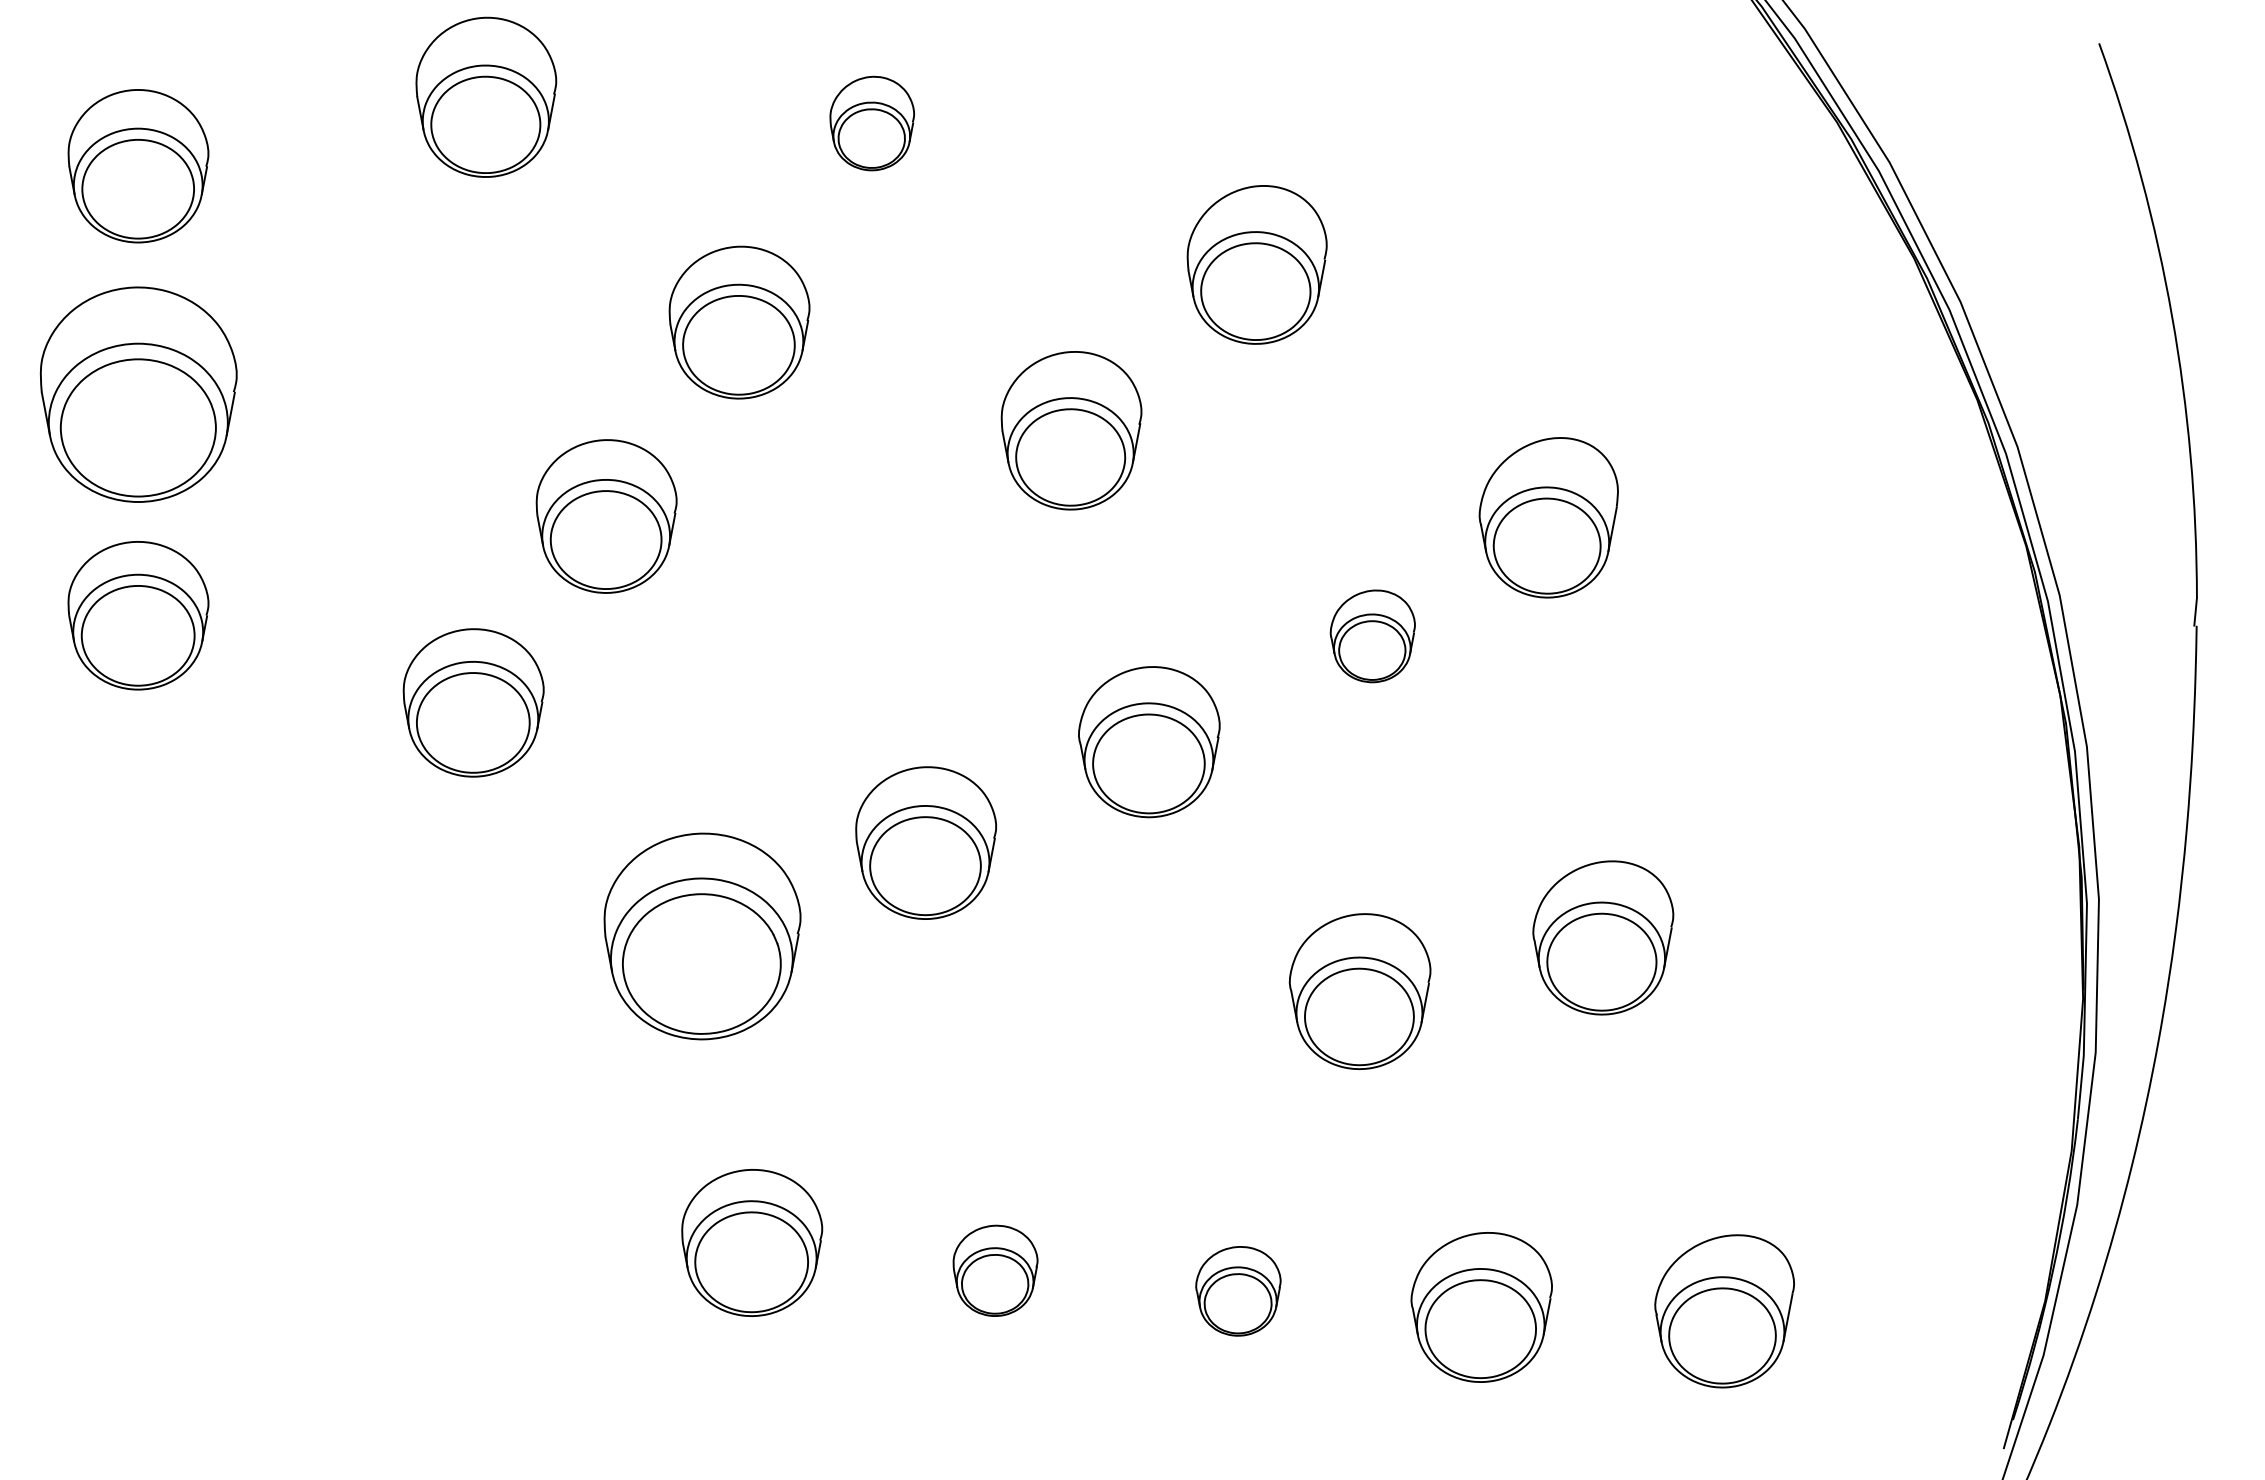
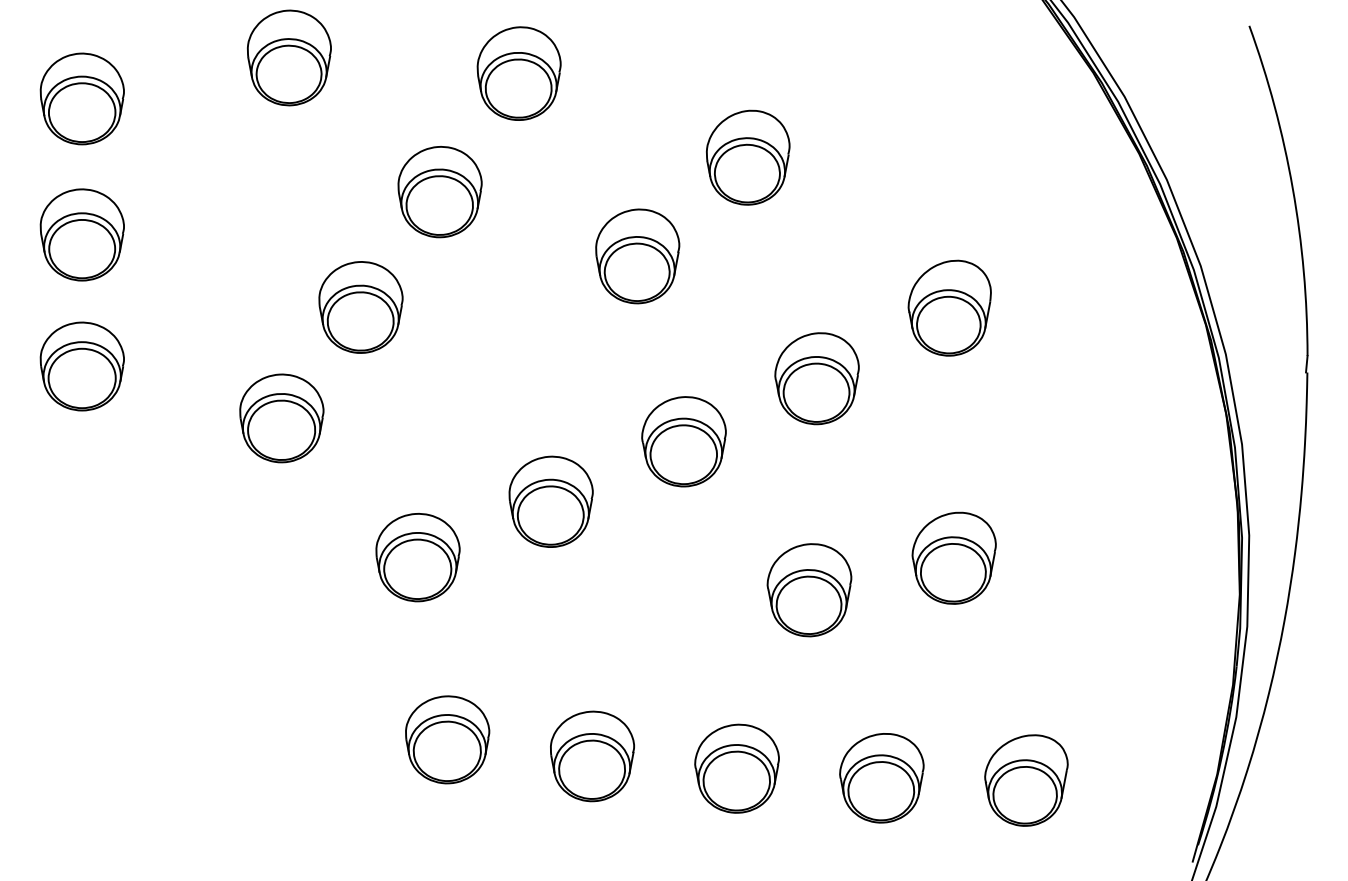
part: (871, 123) -> (518, 73), size x1.67
part: (137, 393) -> (81, 234), size x0.71
part: (1548, 516) -> (949, 307), moved
part: (1371, 635) -> (816, 378), size x1.67
part: (701, 936) -> (417, 557), size x0.71
part: (995, 1270) -> (592, 756), size x1.67
part: (1237, 1291) -> (736, 768), size x1.67

